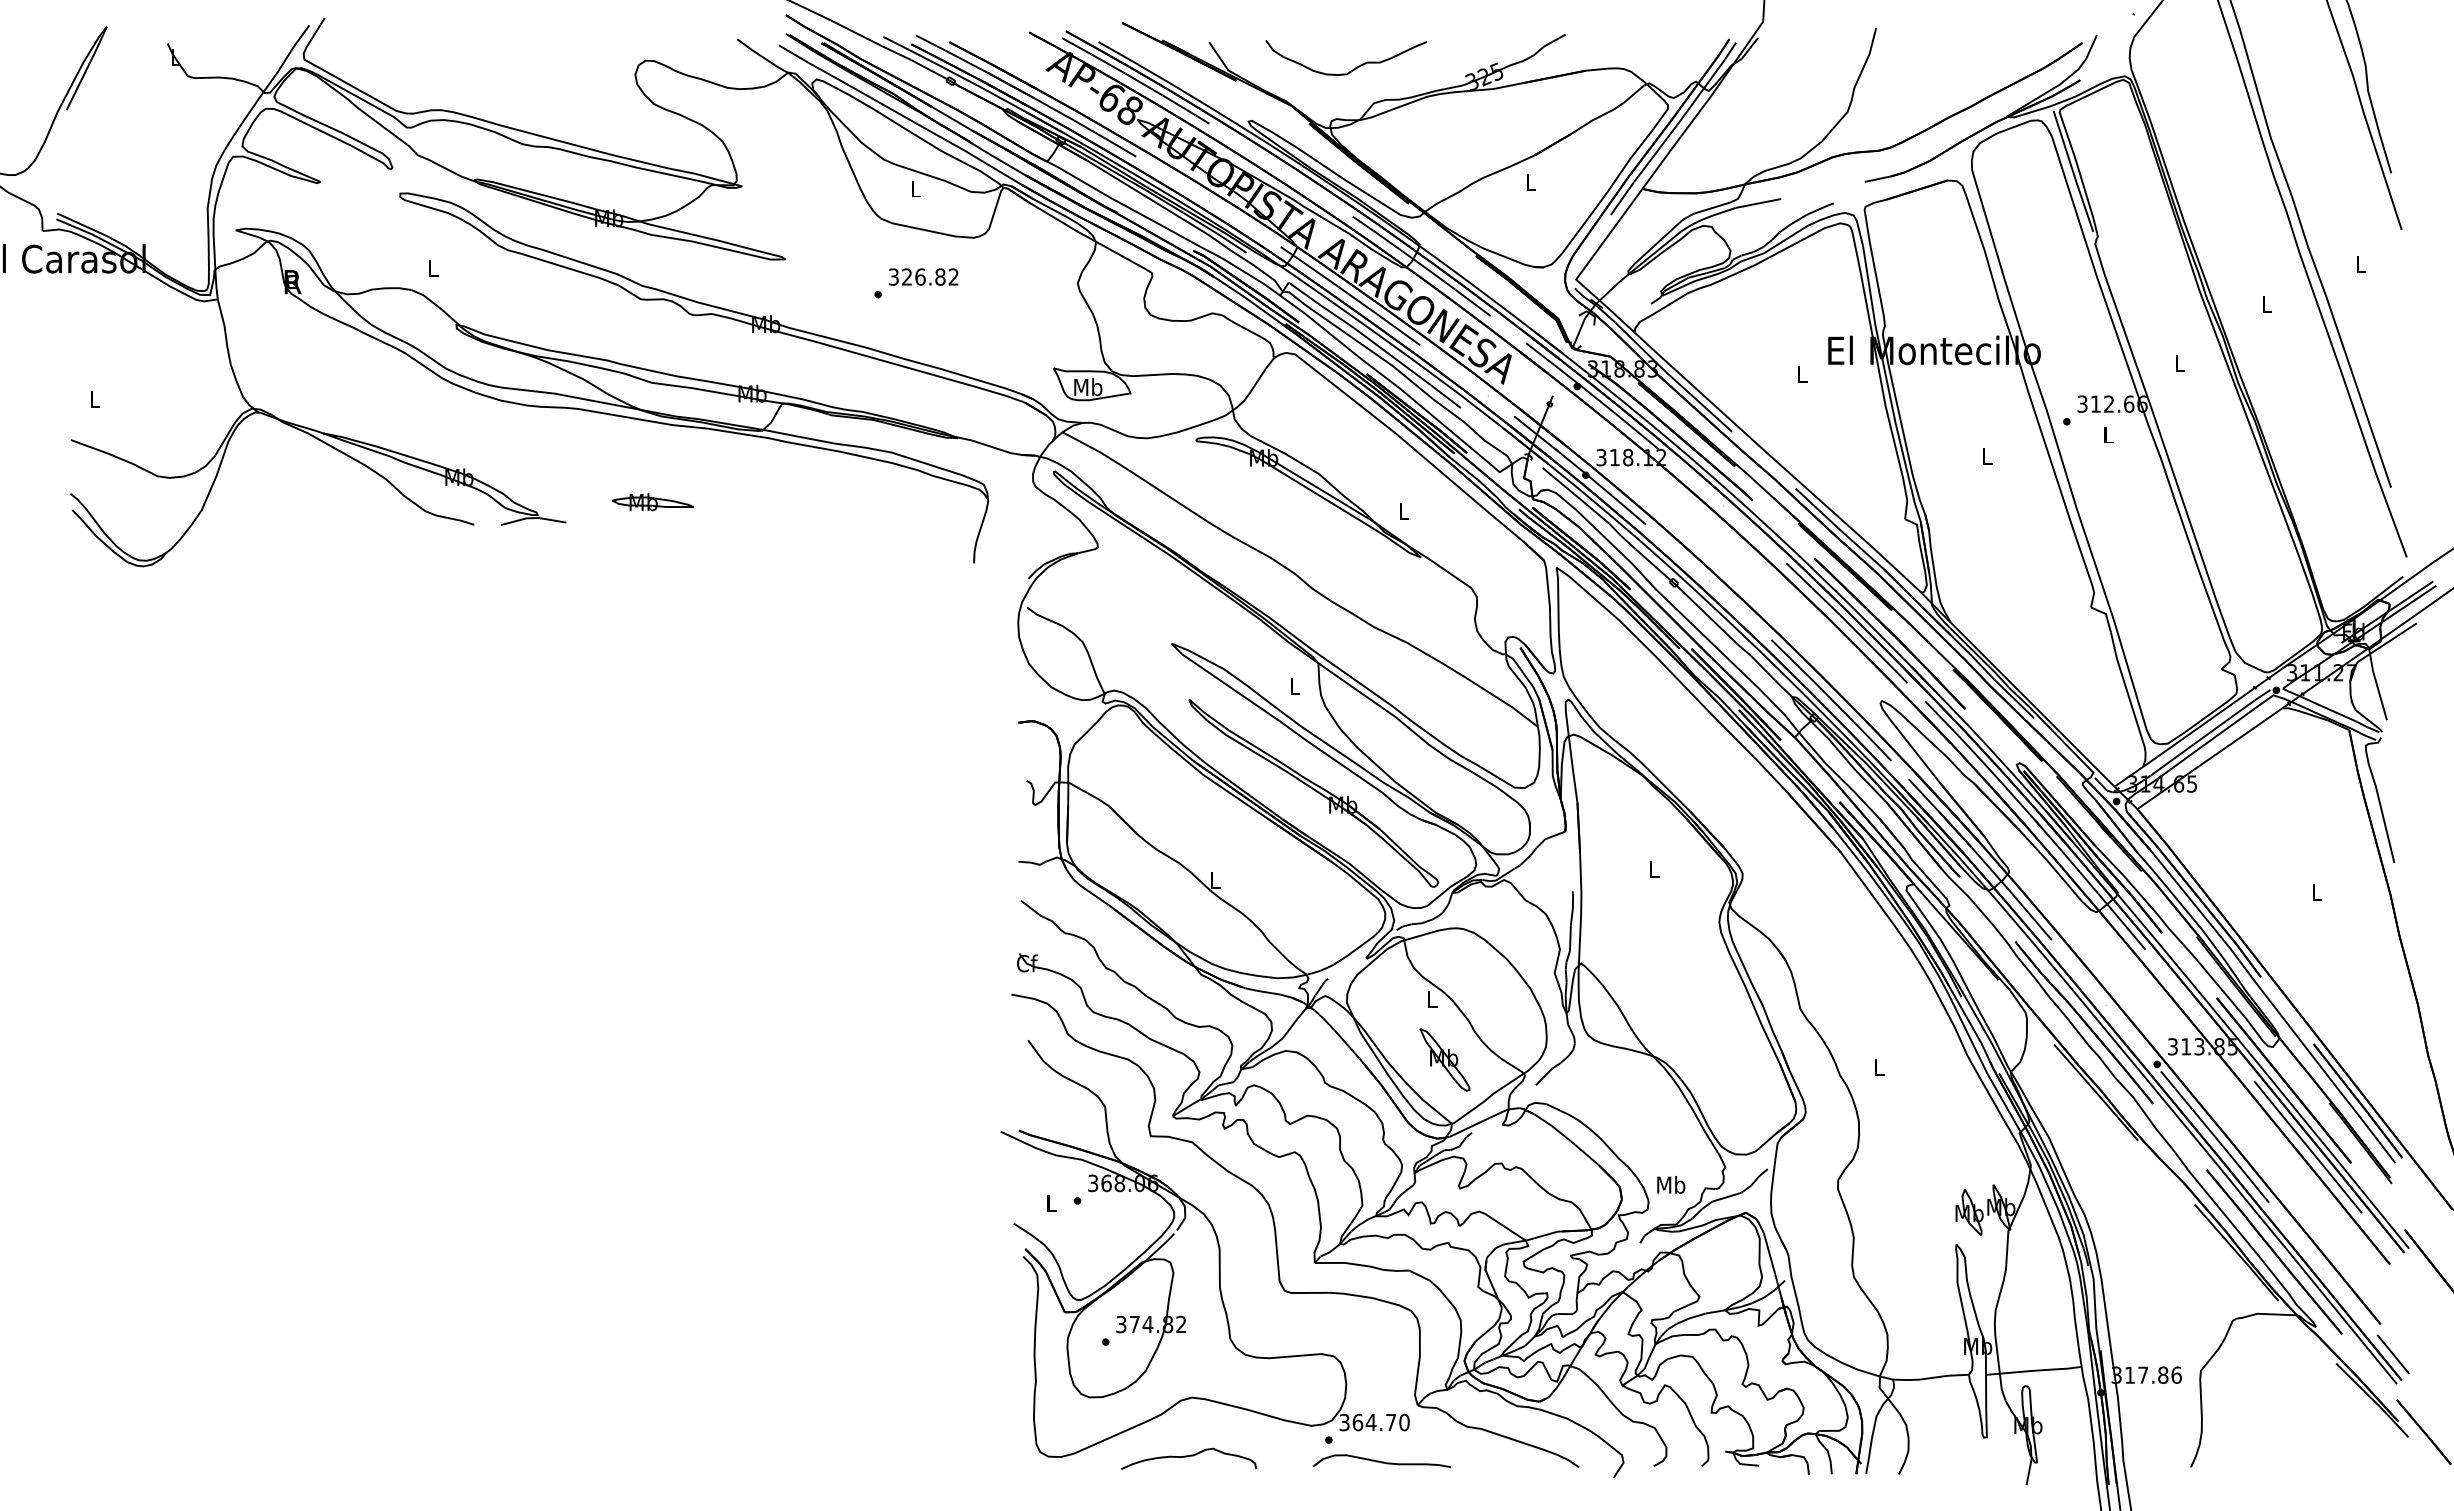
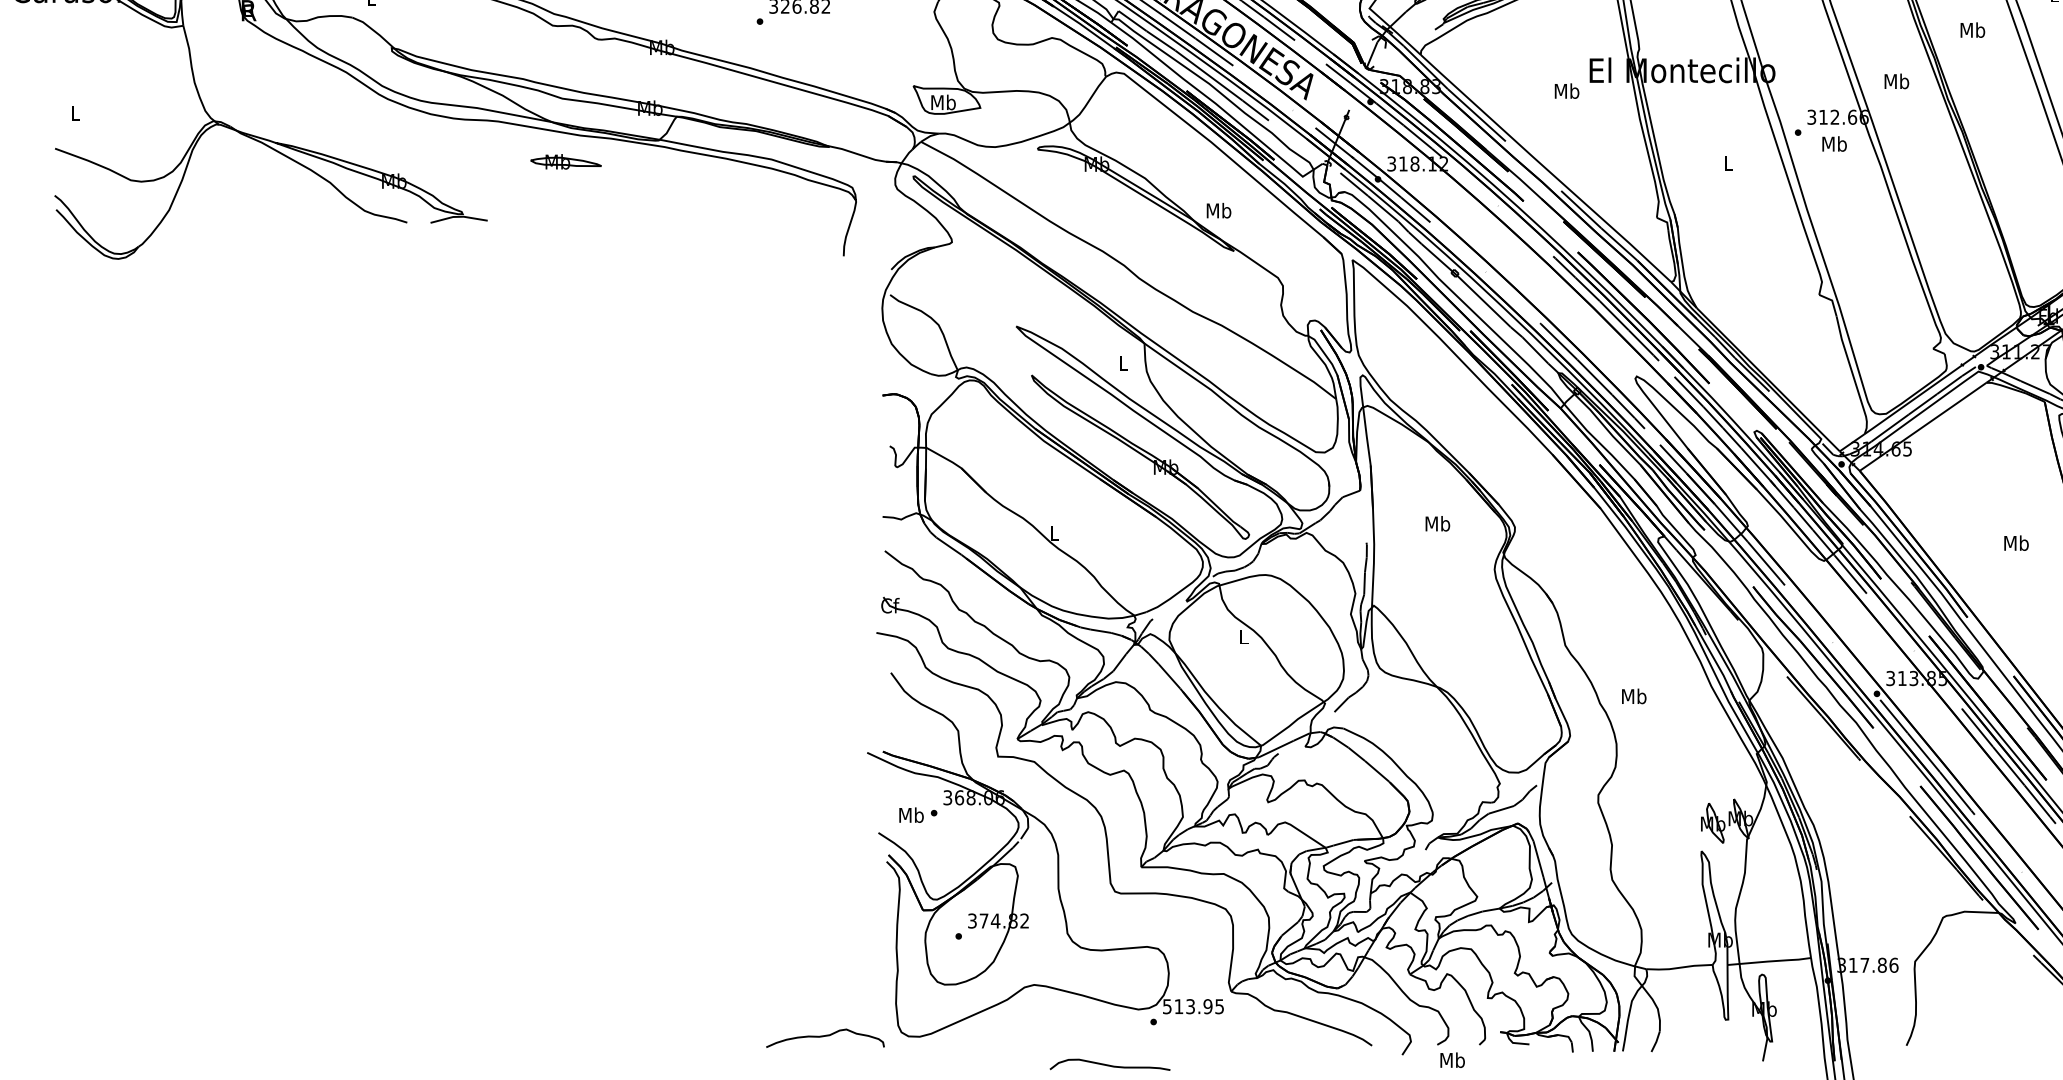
text: (2266, 304) -> (1972, 30), L -> Mb
text: (2179, 362) -> (1896, 80), L -> Mb
text: (1802, 374) -> (1567, 91), L -> Mb
text: (2108, 434) -> (1834, 143), L -> Mb
part: (652, 502) -> (565, 162), moved
text: (1403, 511) -> (1218, 211), L -> Mb
text: (1654, 869) -> (1438, 523), L -> Mb
text: (2316, 891) -> (2016, 542), L -> Mb
part: (1444, 1059) -> (1254, 689), removed
text: (1879, 1067) -> (1634, 696), L -> Mb
text: (1671, 1184) -> (1452, 1059), moved
text: (1051, 1203) -> (911, 815), L -> Mb
text: (1374, 1422) -> (1193, 1006), 364.70 -> 513.95
curve: (1187, 1457) -> (824, 1037), moved
curve: (1382, 1461) -> (1110, 1065), moved

